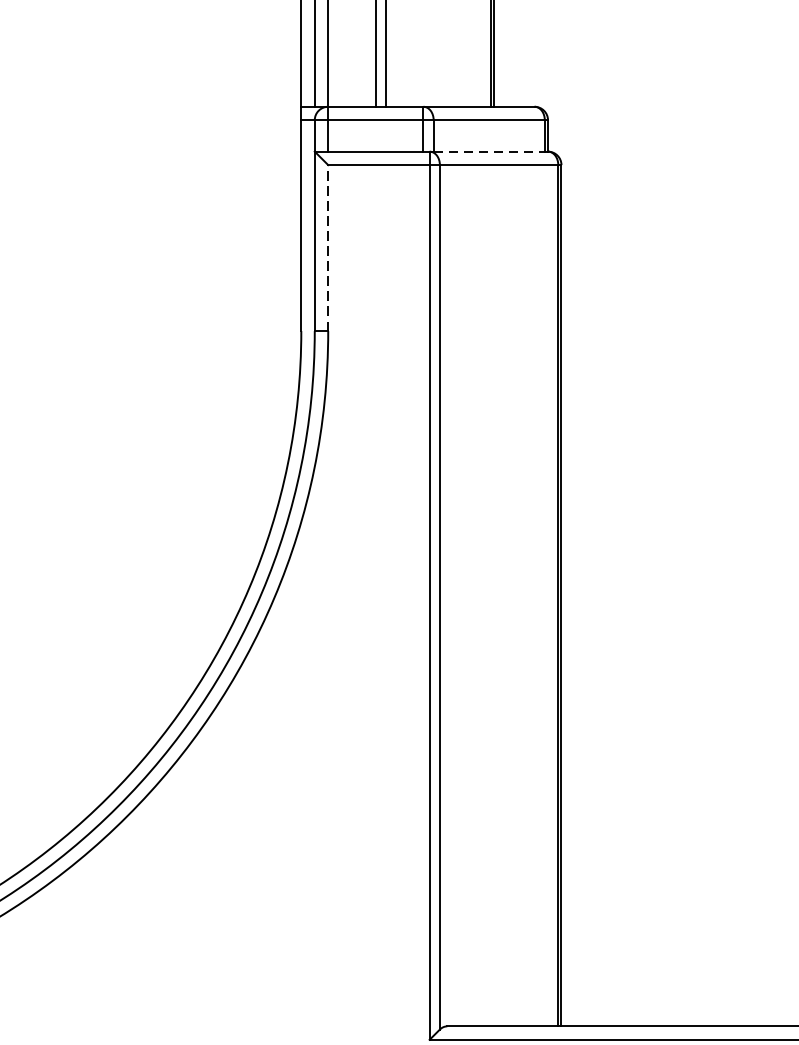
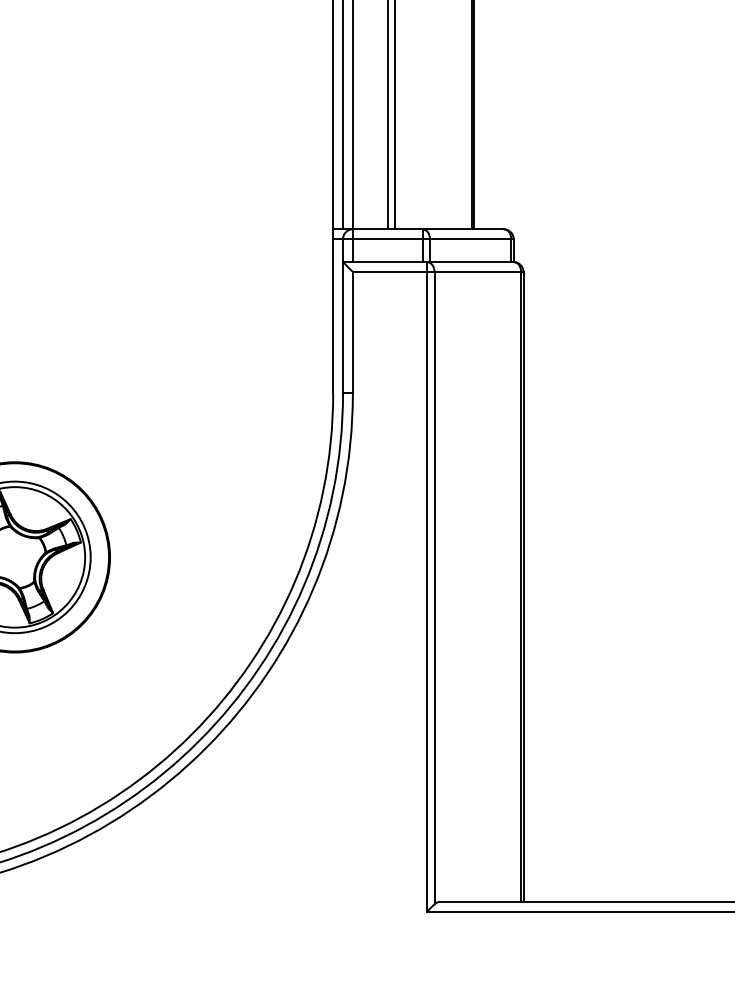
line: (489, 152) -> (470, 262), dashed -> solid
line: (327, 247) -> (352, 332), dashed -> solid

